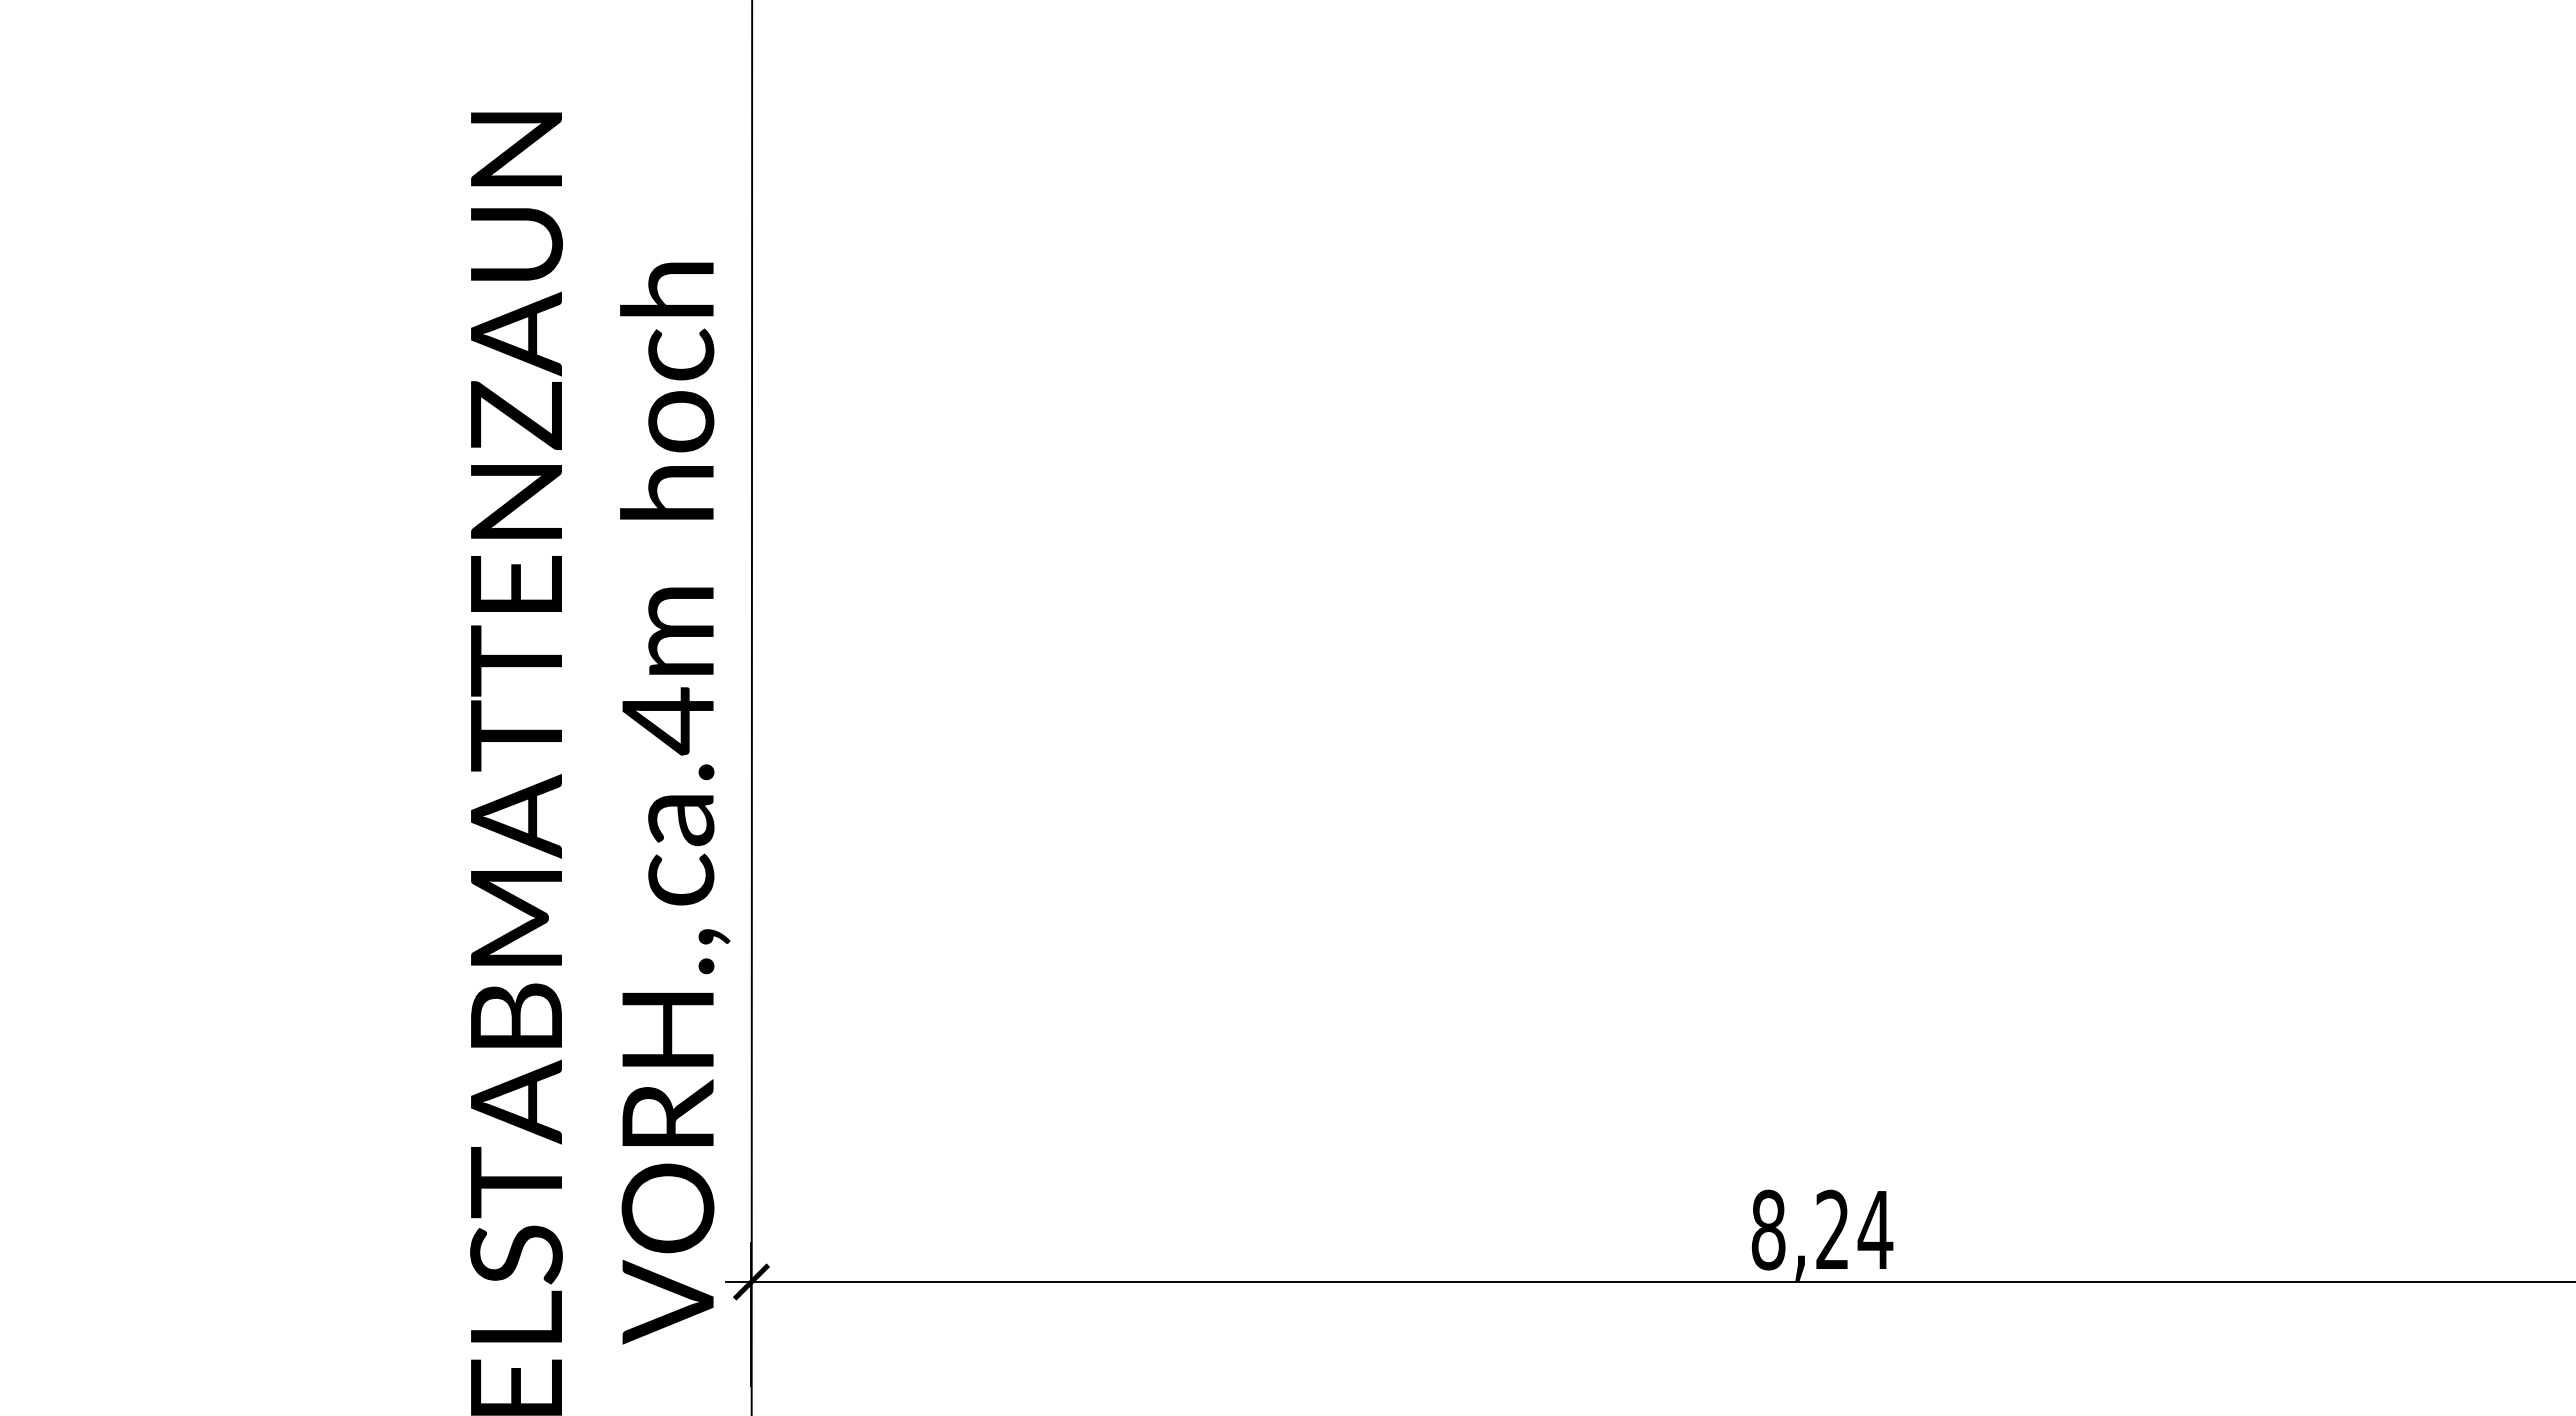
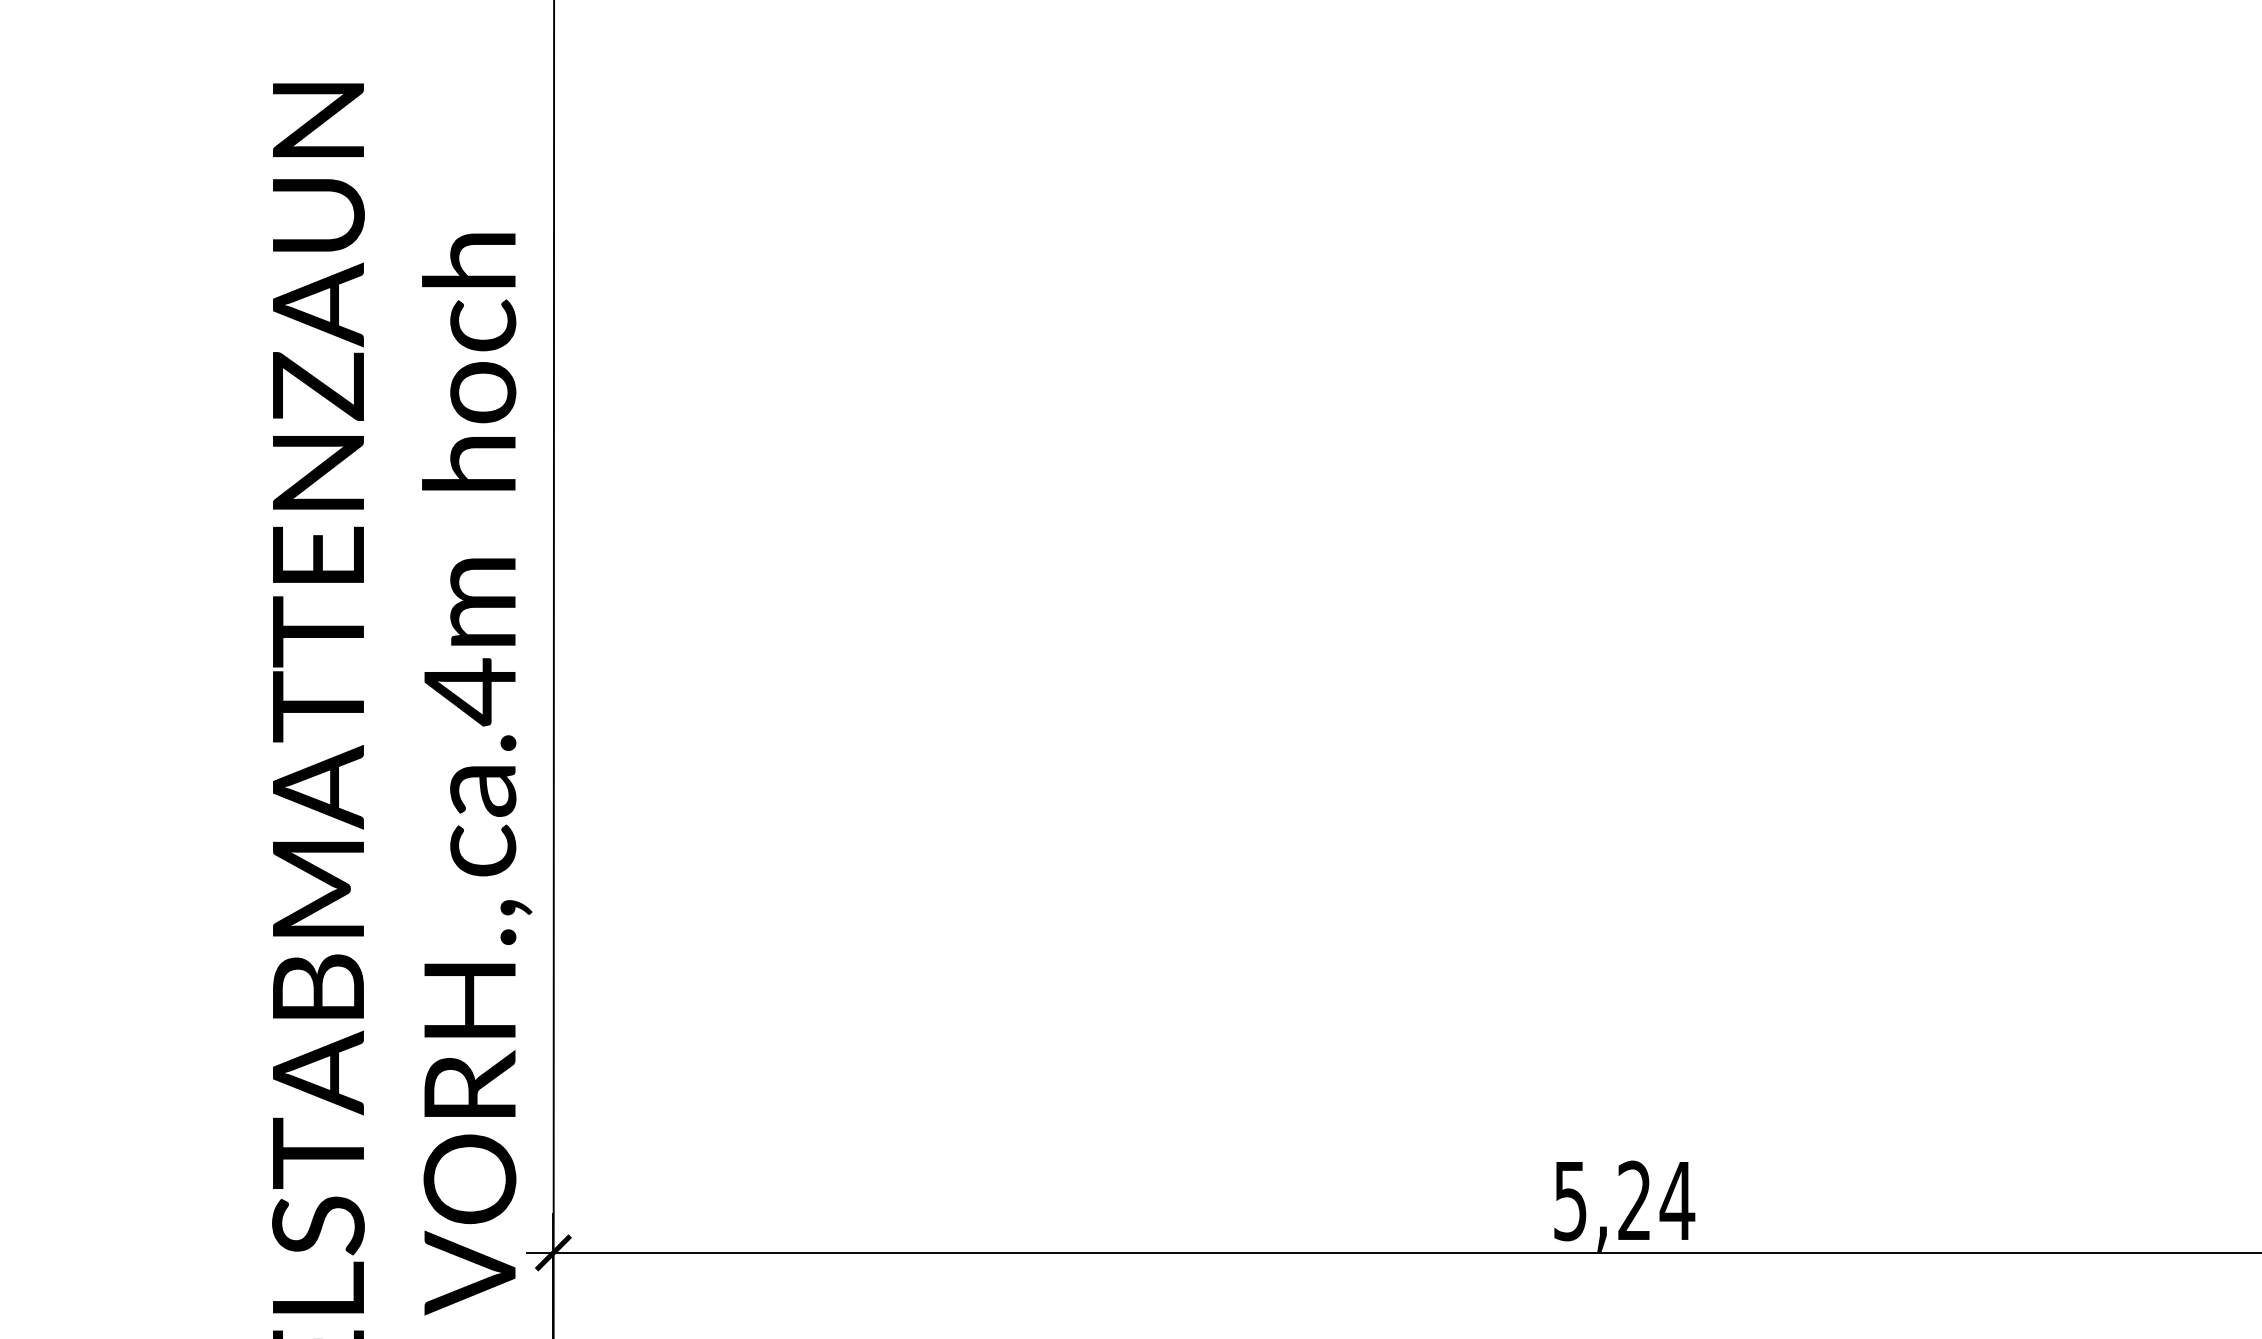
text: (1768, 1229) -> (1570, 1200), 8,24 -> 5,24

